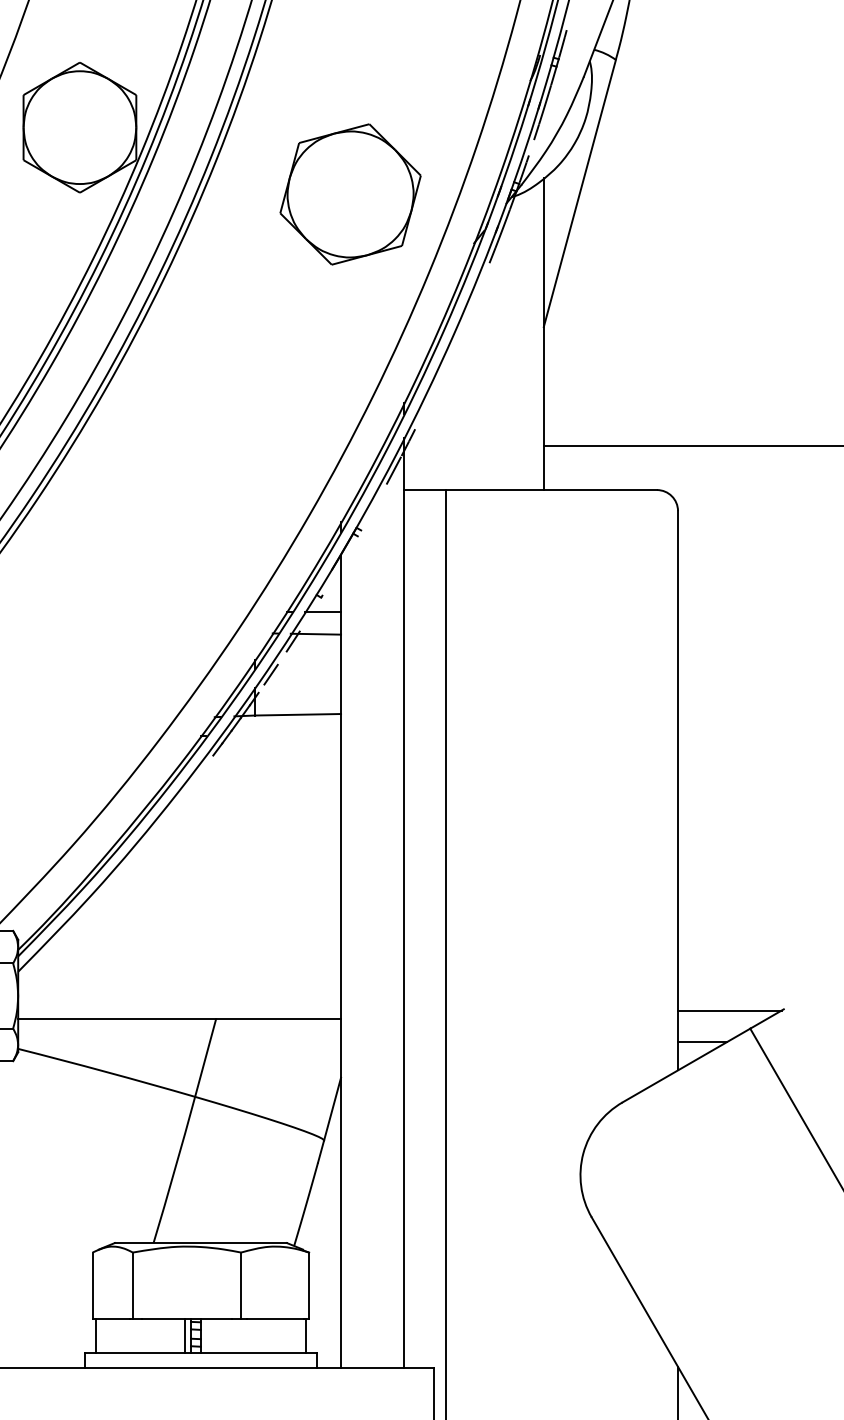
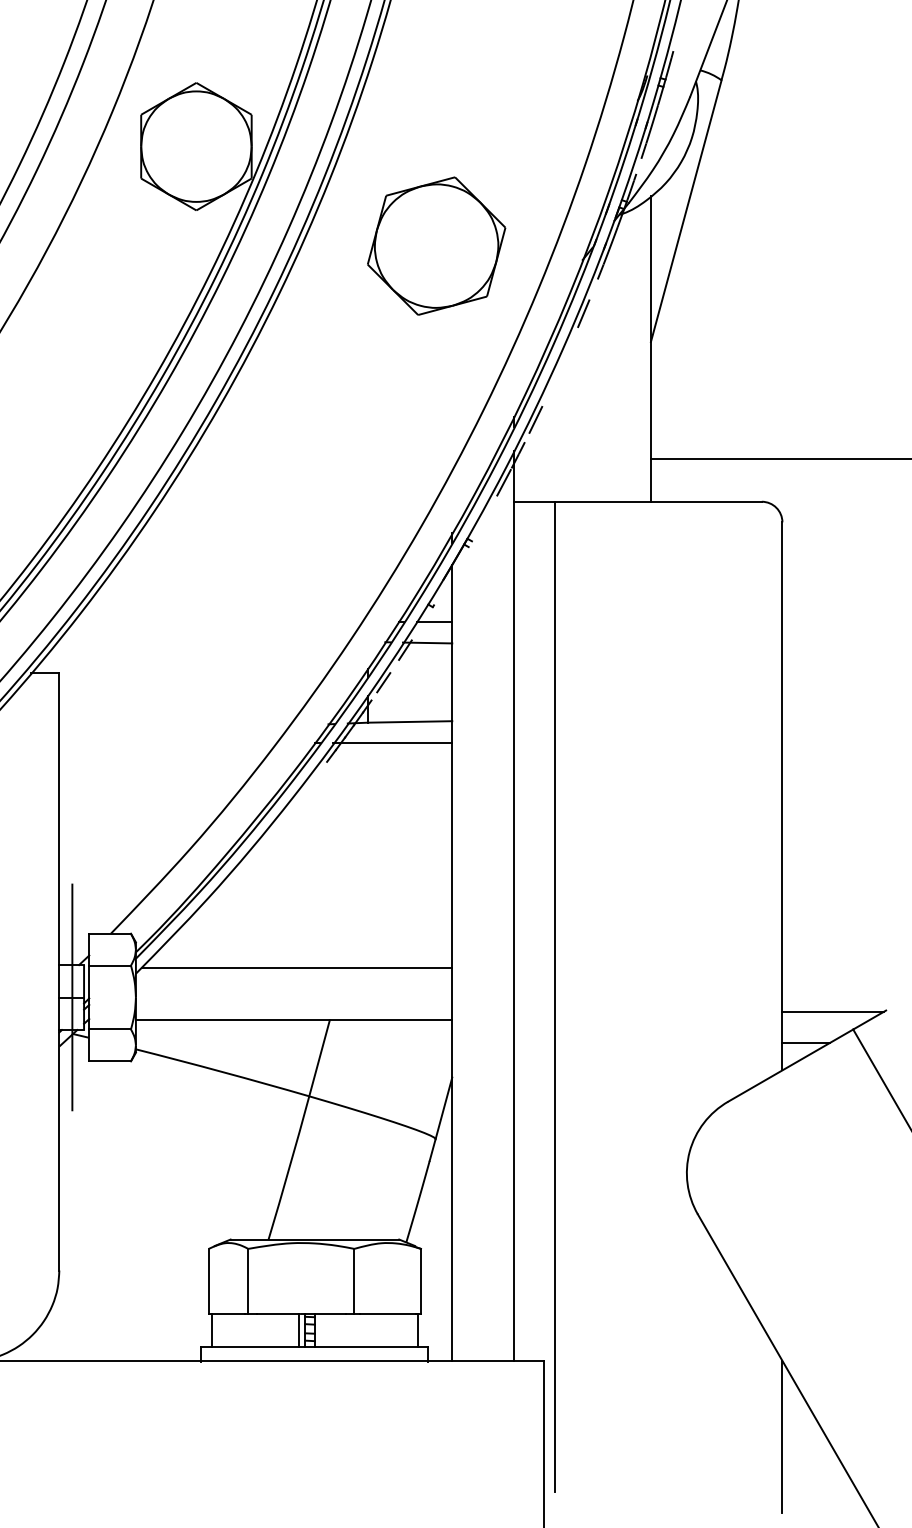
part: (350, 193) -> (436, 245), moved
line: (474, 297) -> (583, 313), added
line: (426, 406) -> (535, 419), added
line: (280, 736) -> (392, 743), added
line: (183, 966) -> (297, 968), added

